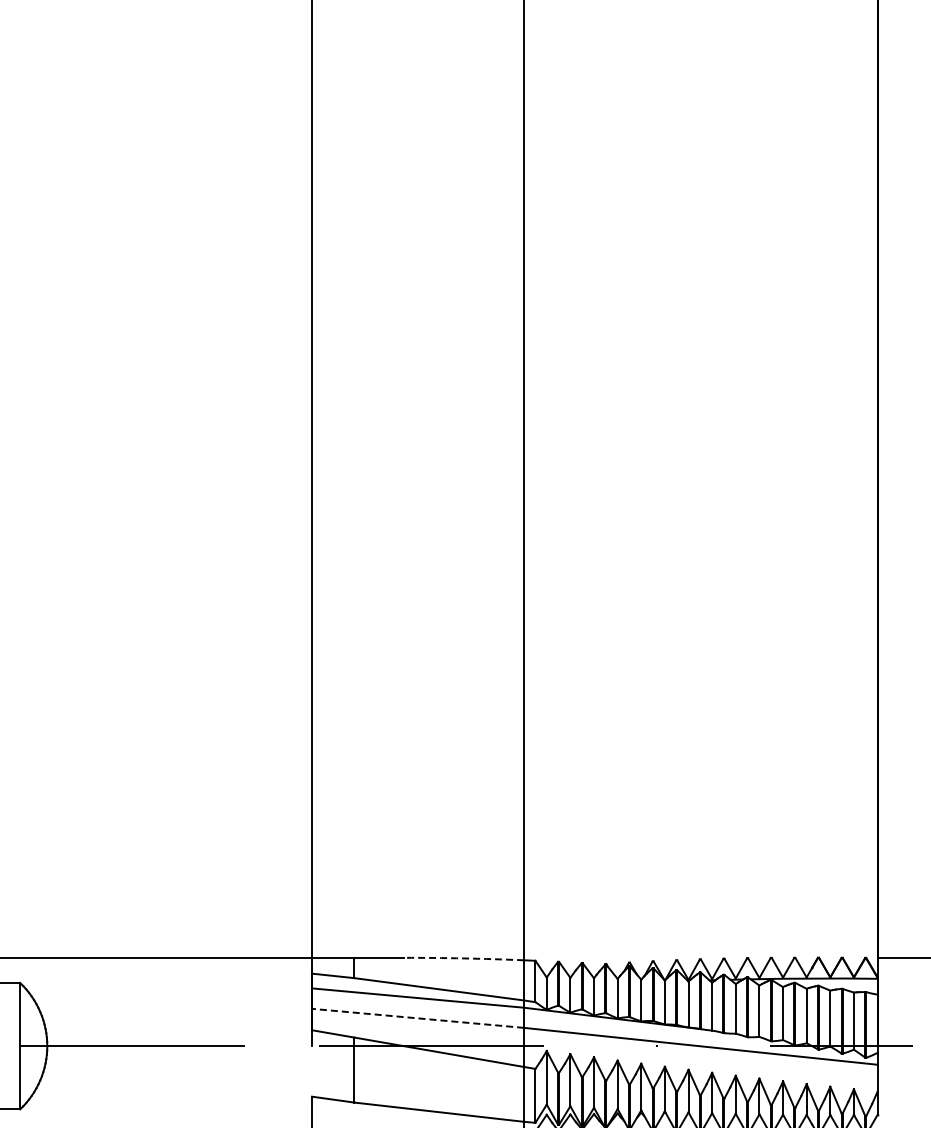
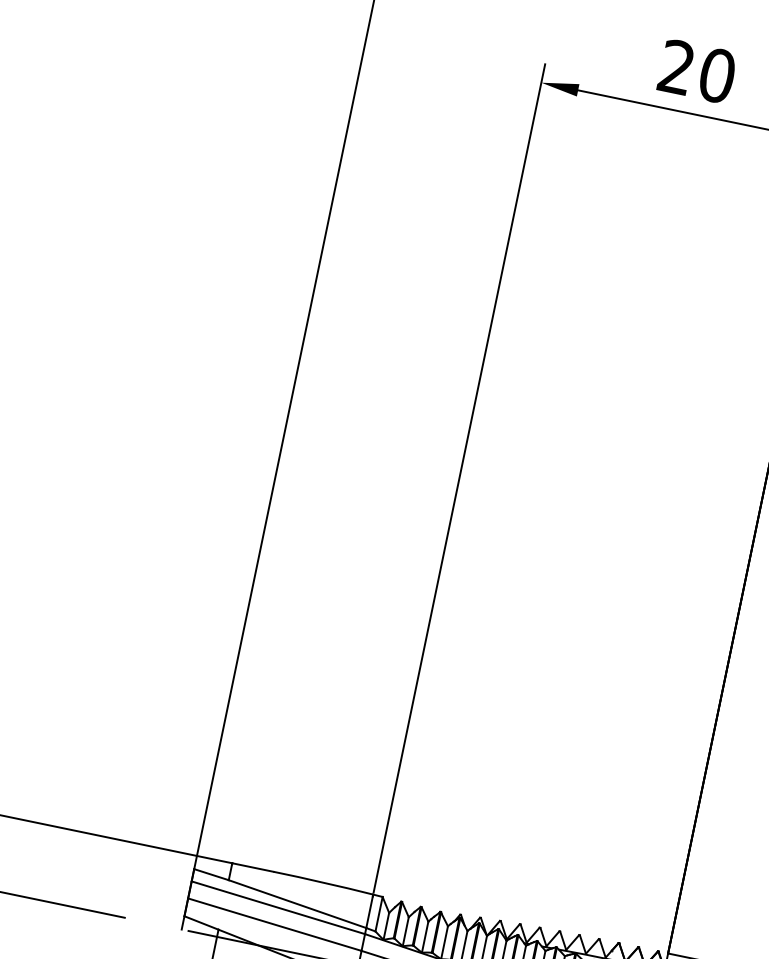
arc: (464, 958) -> (323, 882), dashed -> solid
line: (417, 1018) -> (274, 924), dashed -> solid

